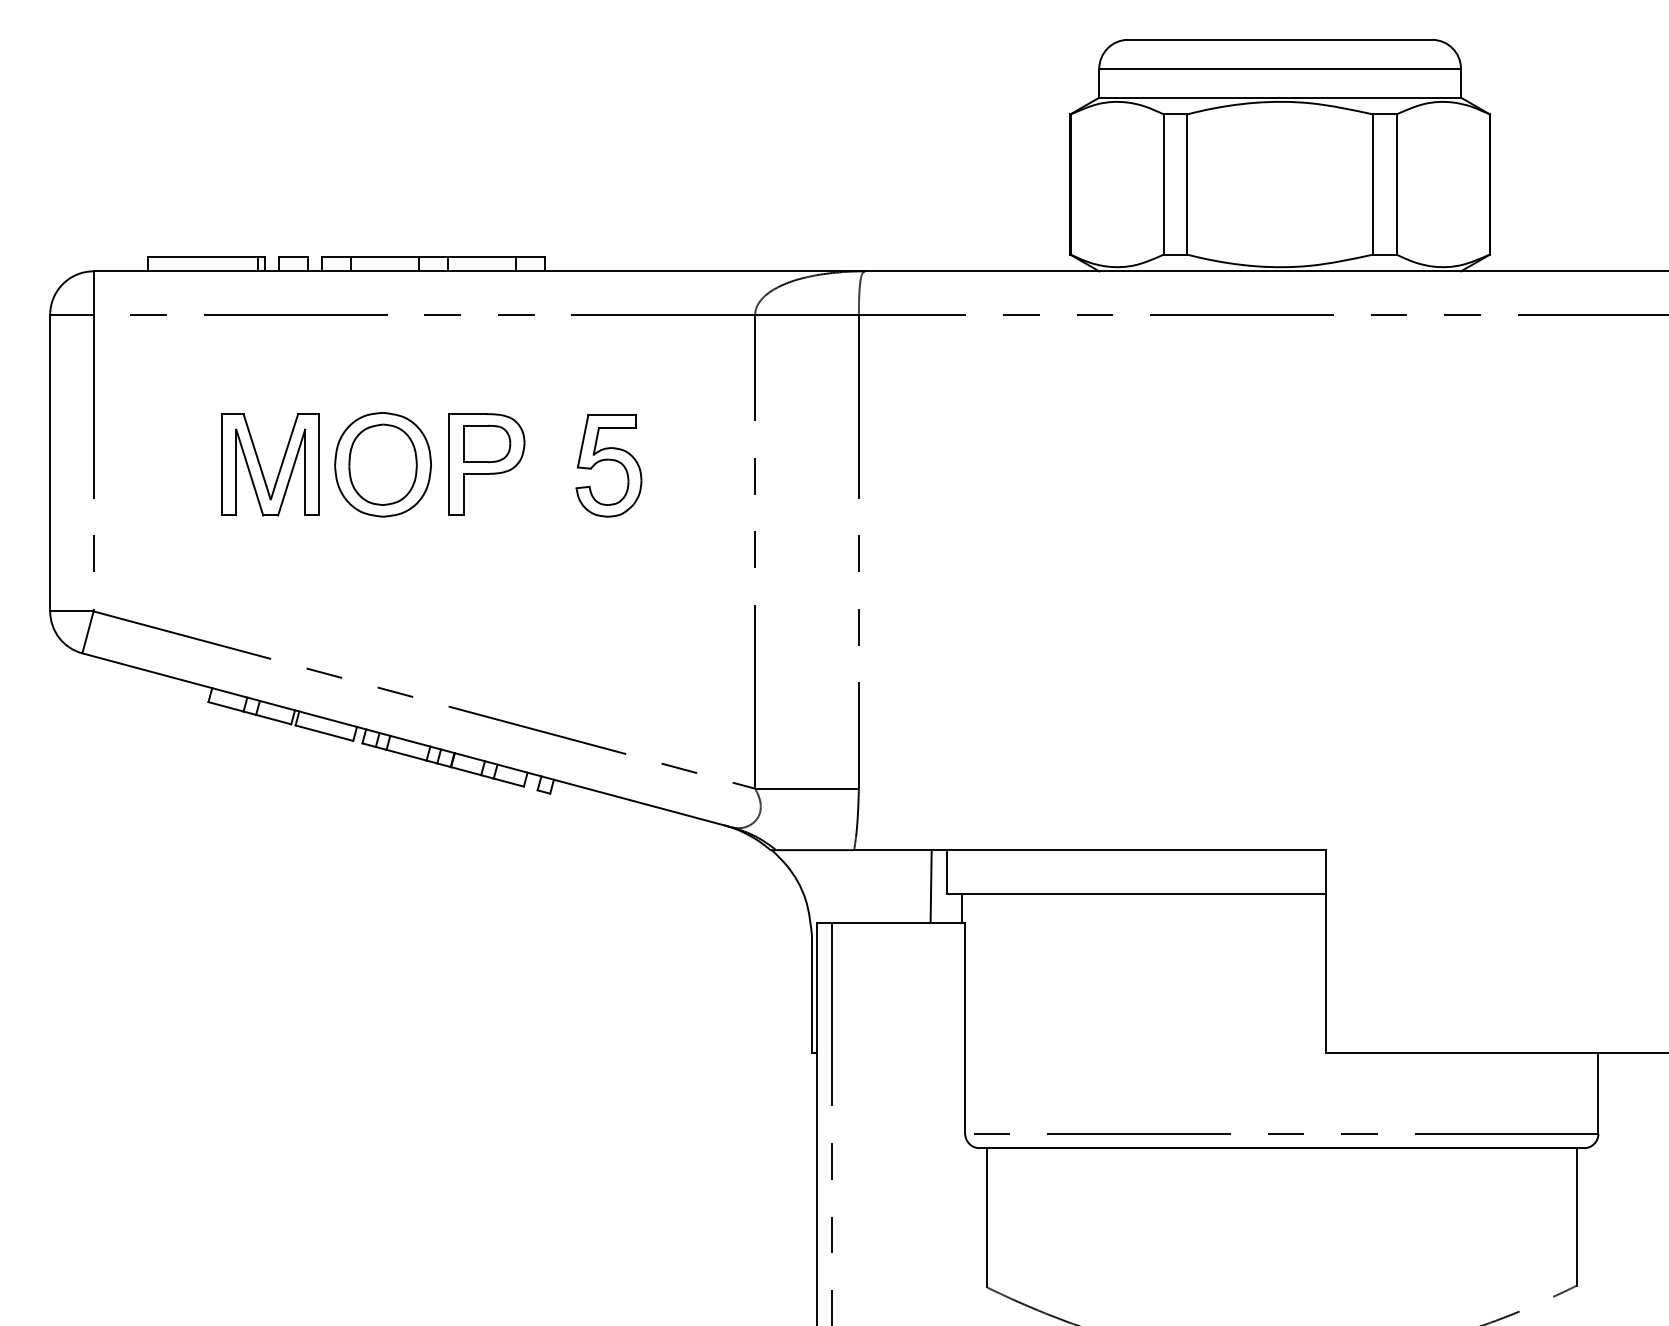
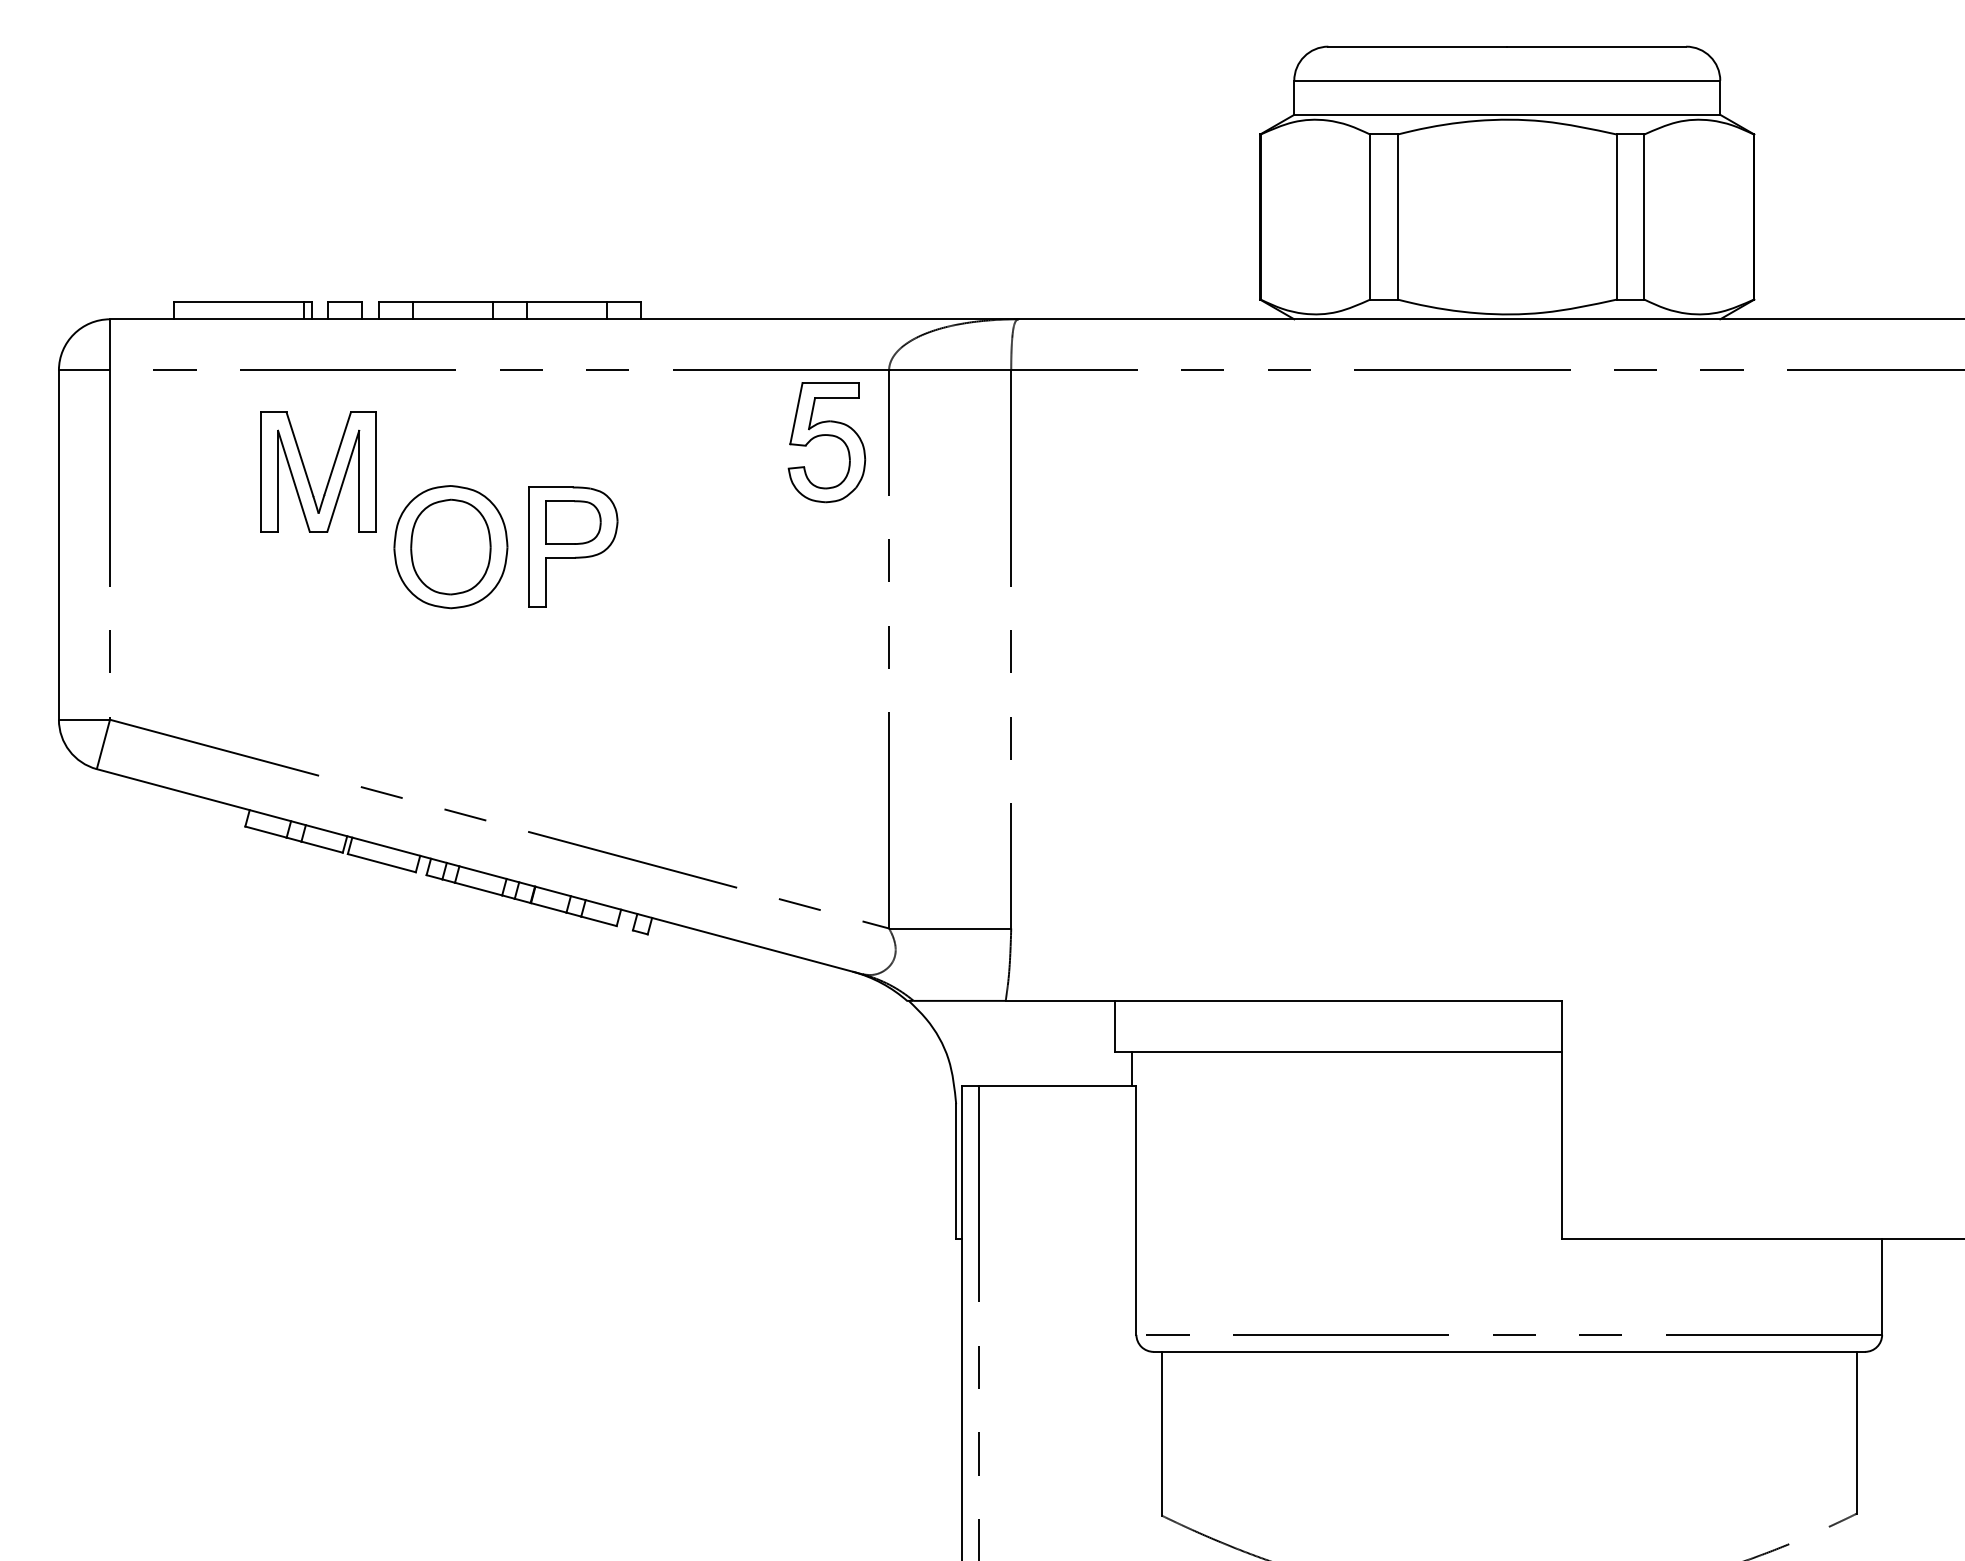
part: (610, 460) -> (828, 436), moved
part: (261, 466) -> (307, 474), moved
line: (930, 886) -> (1095, 1043), removed

